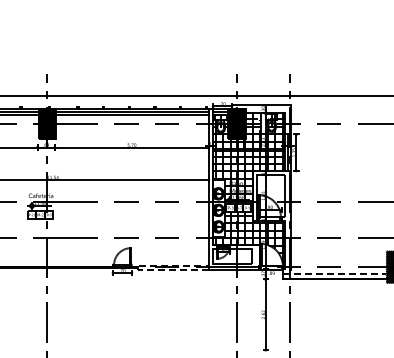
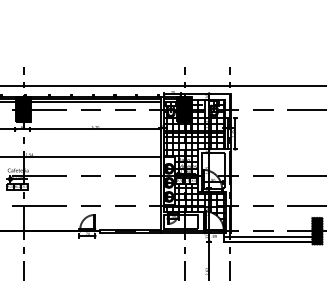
line: (137, 267) -> (100, 231), dashed -> solid
line: (334, 273) -> (267, 236), dashed -> solid

